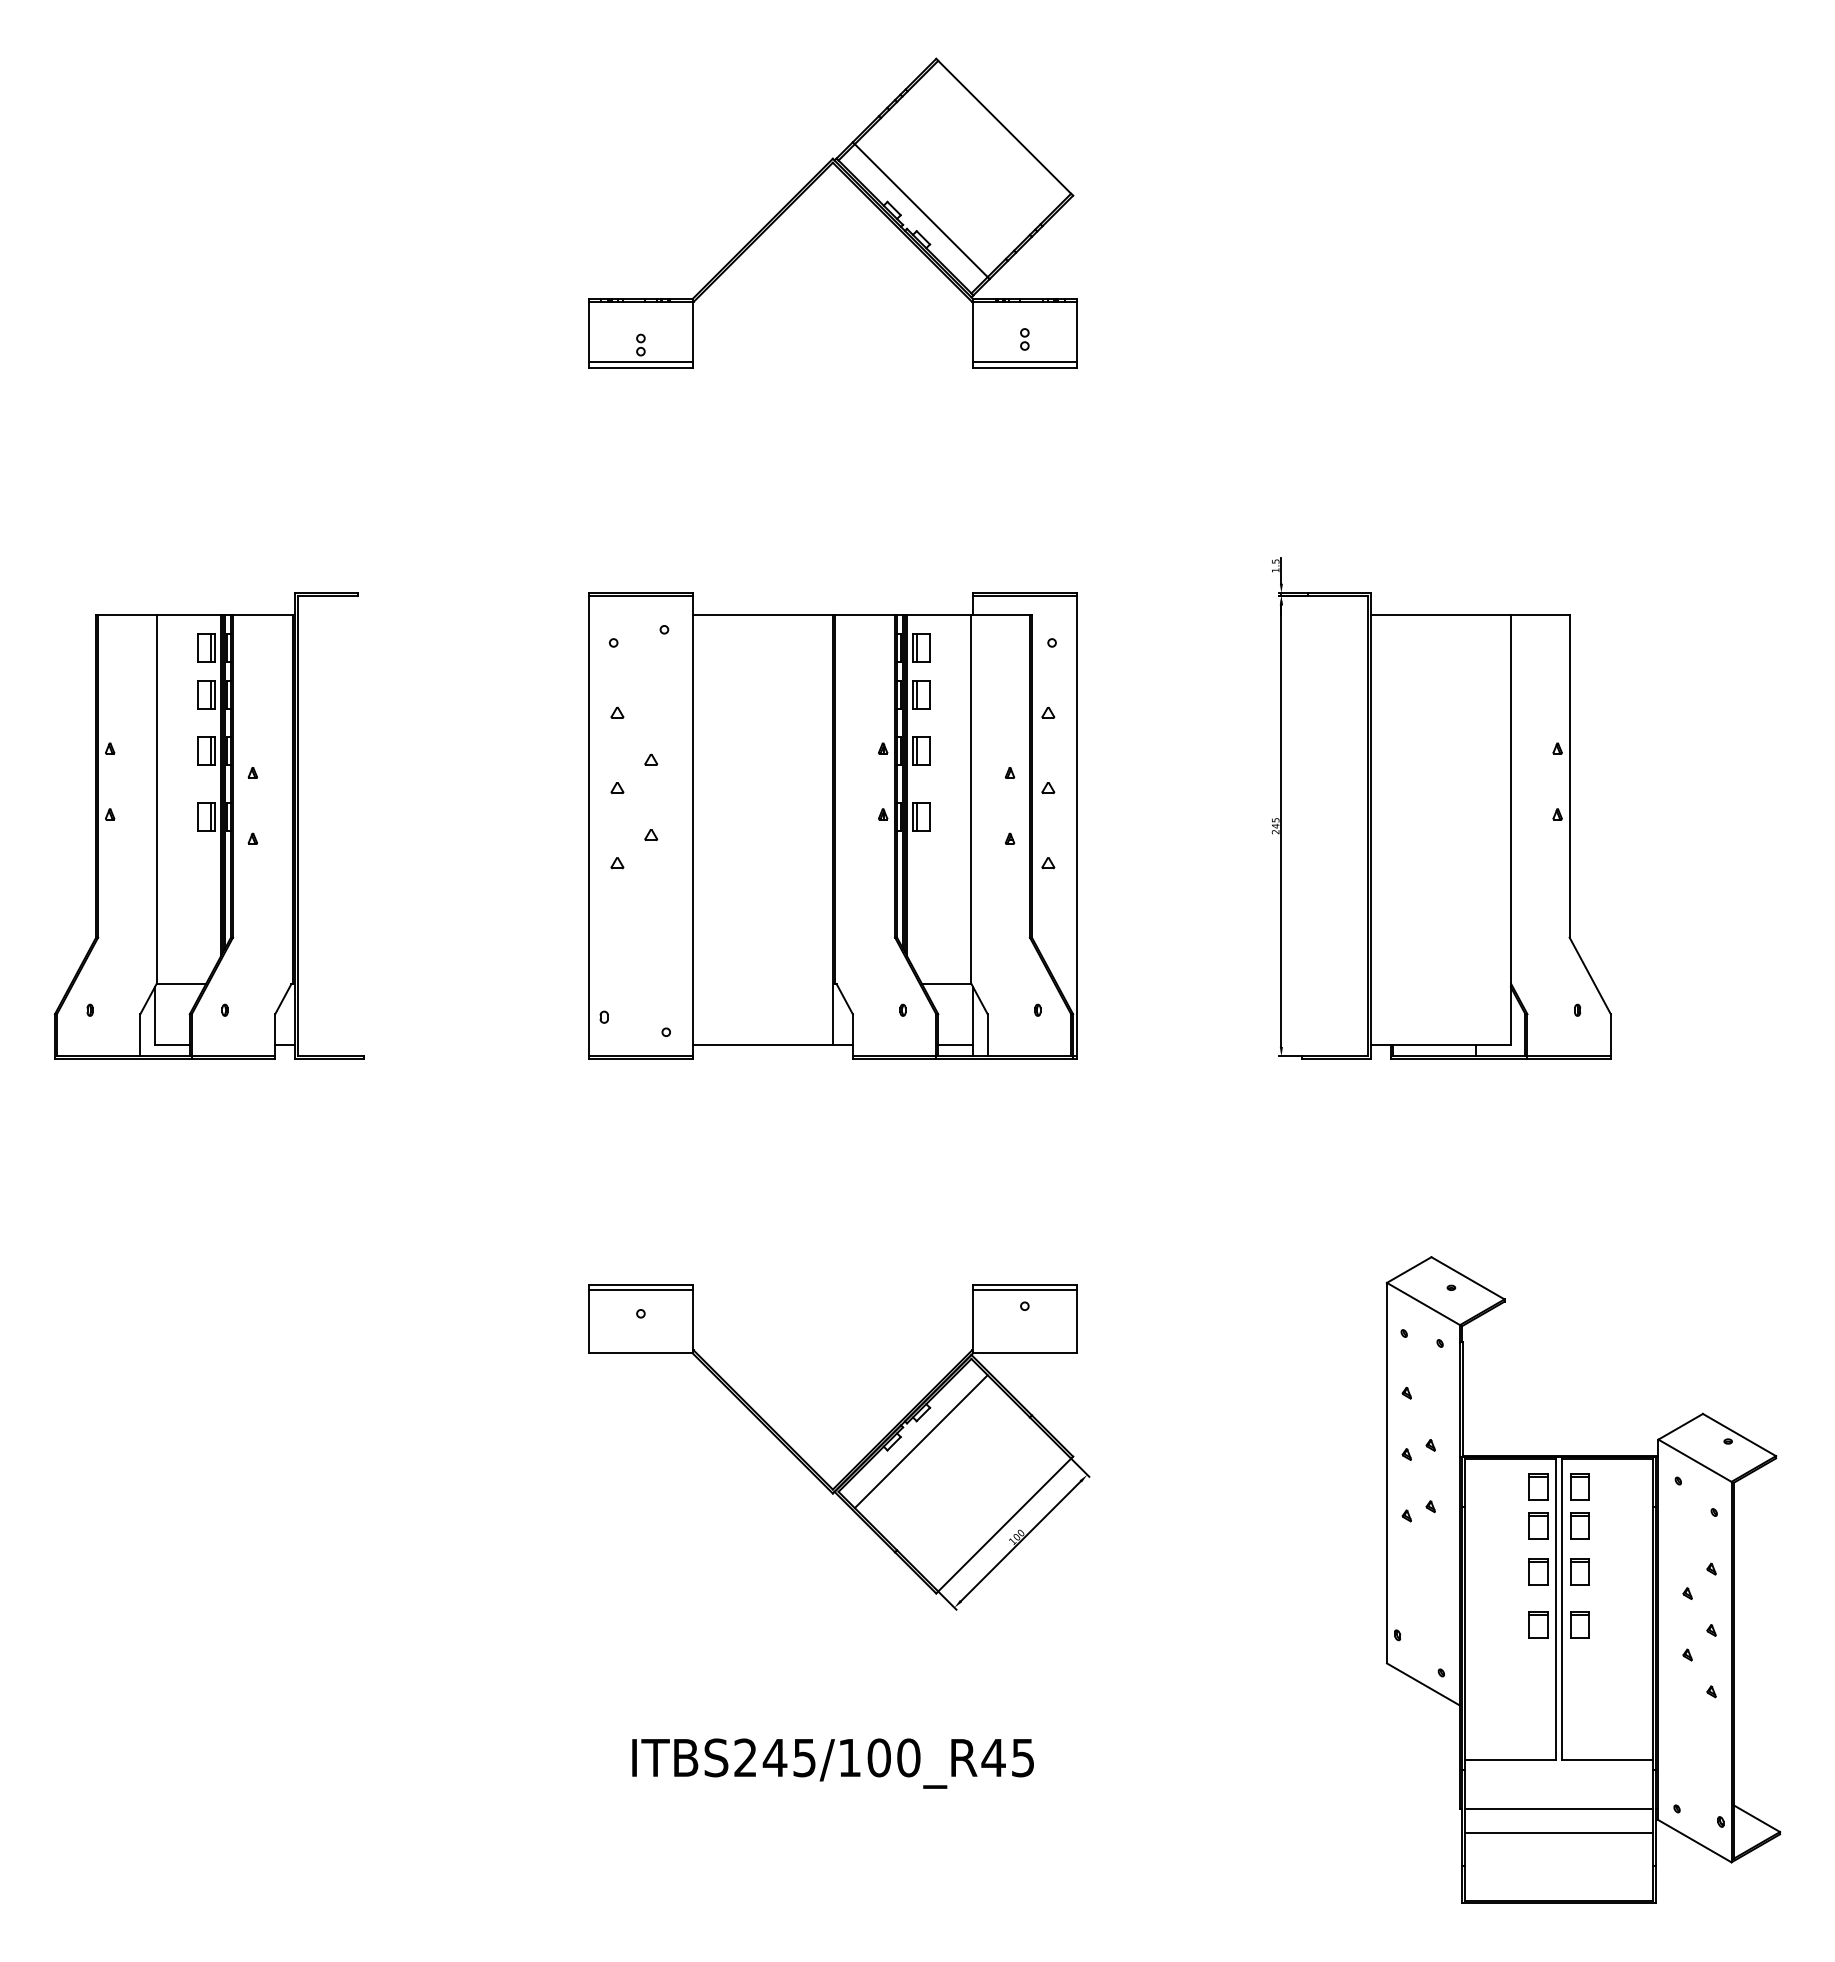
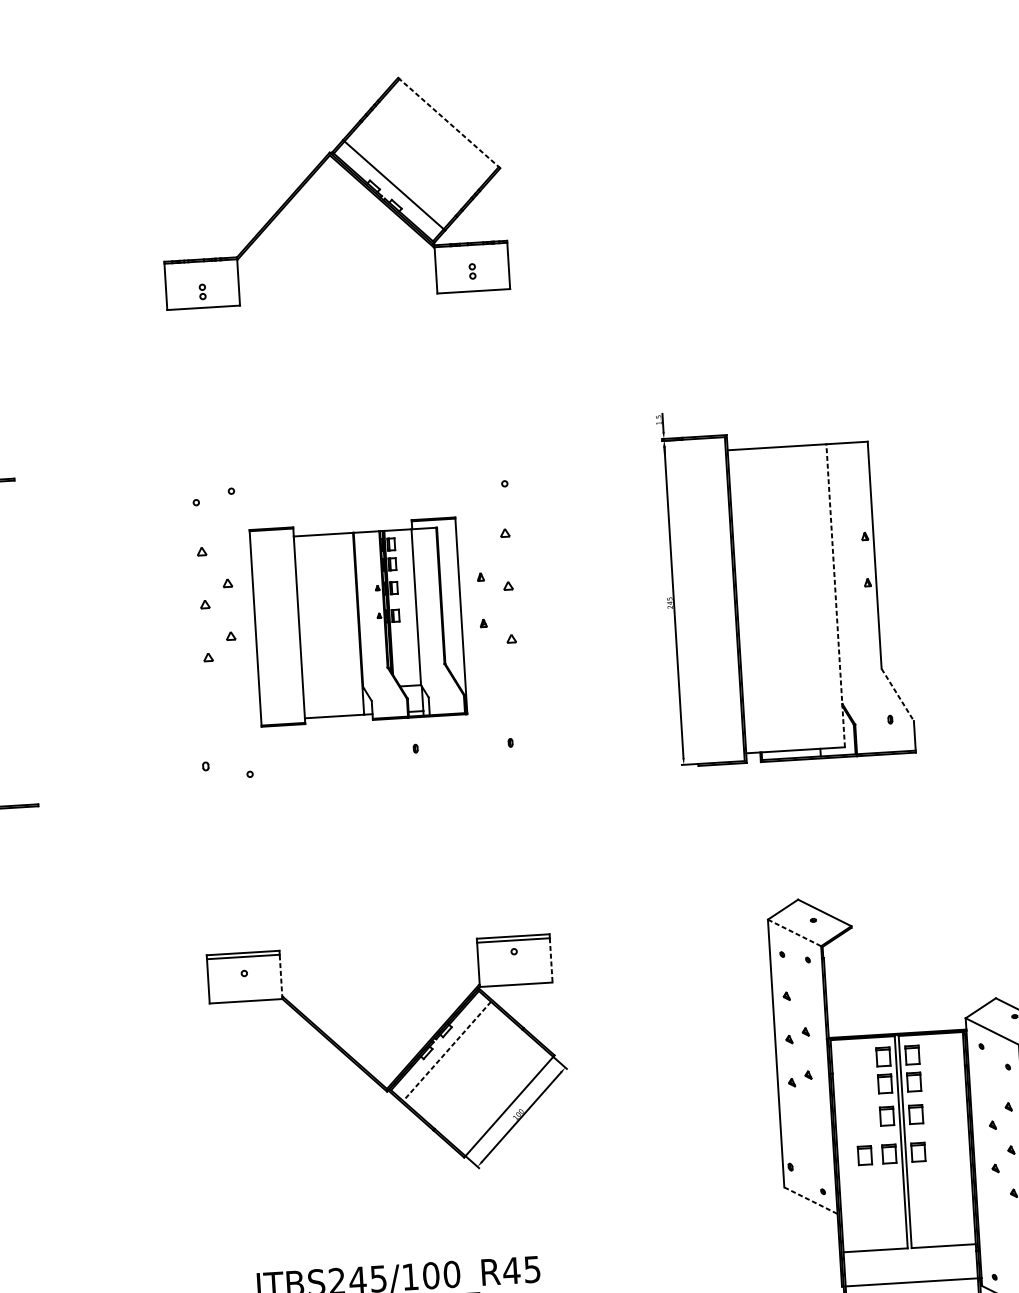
line: (1004, 127) -> (449, 123), solid -> dashed
line: (640, 362) -> (203, 304), removed
line: (1024, 362) -> (473, 287), removed
part: (832, 825) -> (358, 621), size x0.6
line: (1510, 829) -> (835, 595), solid -> dashed
line: (1590, 975) -> (897, 694), solid -> dashed
line: (1423, 1304) -> (794, 933), solid -> dashed
line: (692, 1321) -> (280, 976), solid -> dashed
line: (1076, 1322) -> (551, 960), solid -> dashed
line: (921, 1441) -> (447, 1051), solid -> dashed
part: (1503, 1624) -> (864, 1155), added
line: (1423, 1684) -> (810, 1200), solid -> dashed

